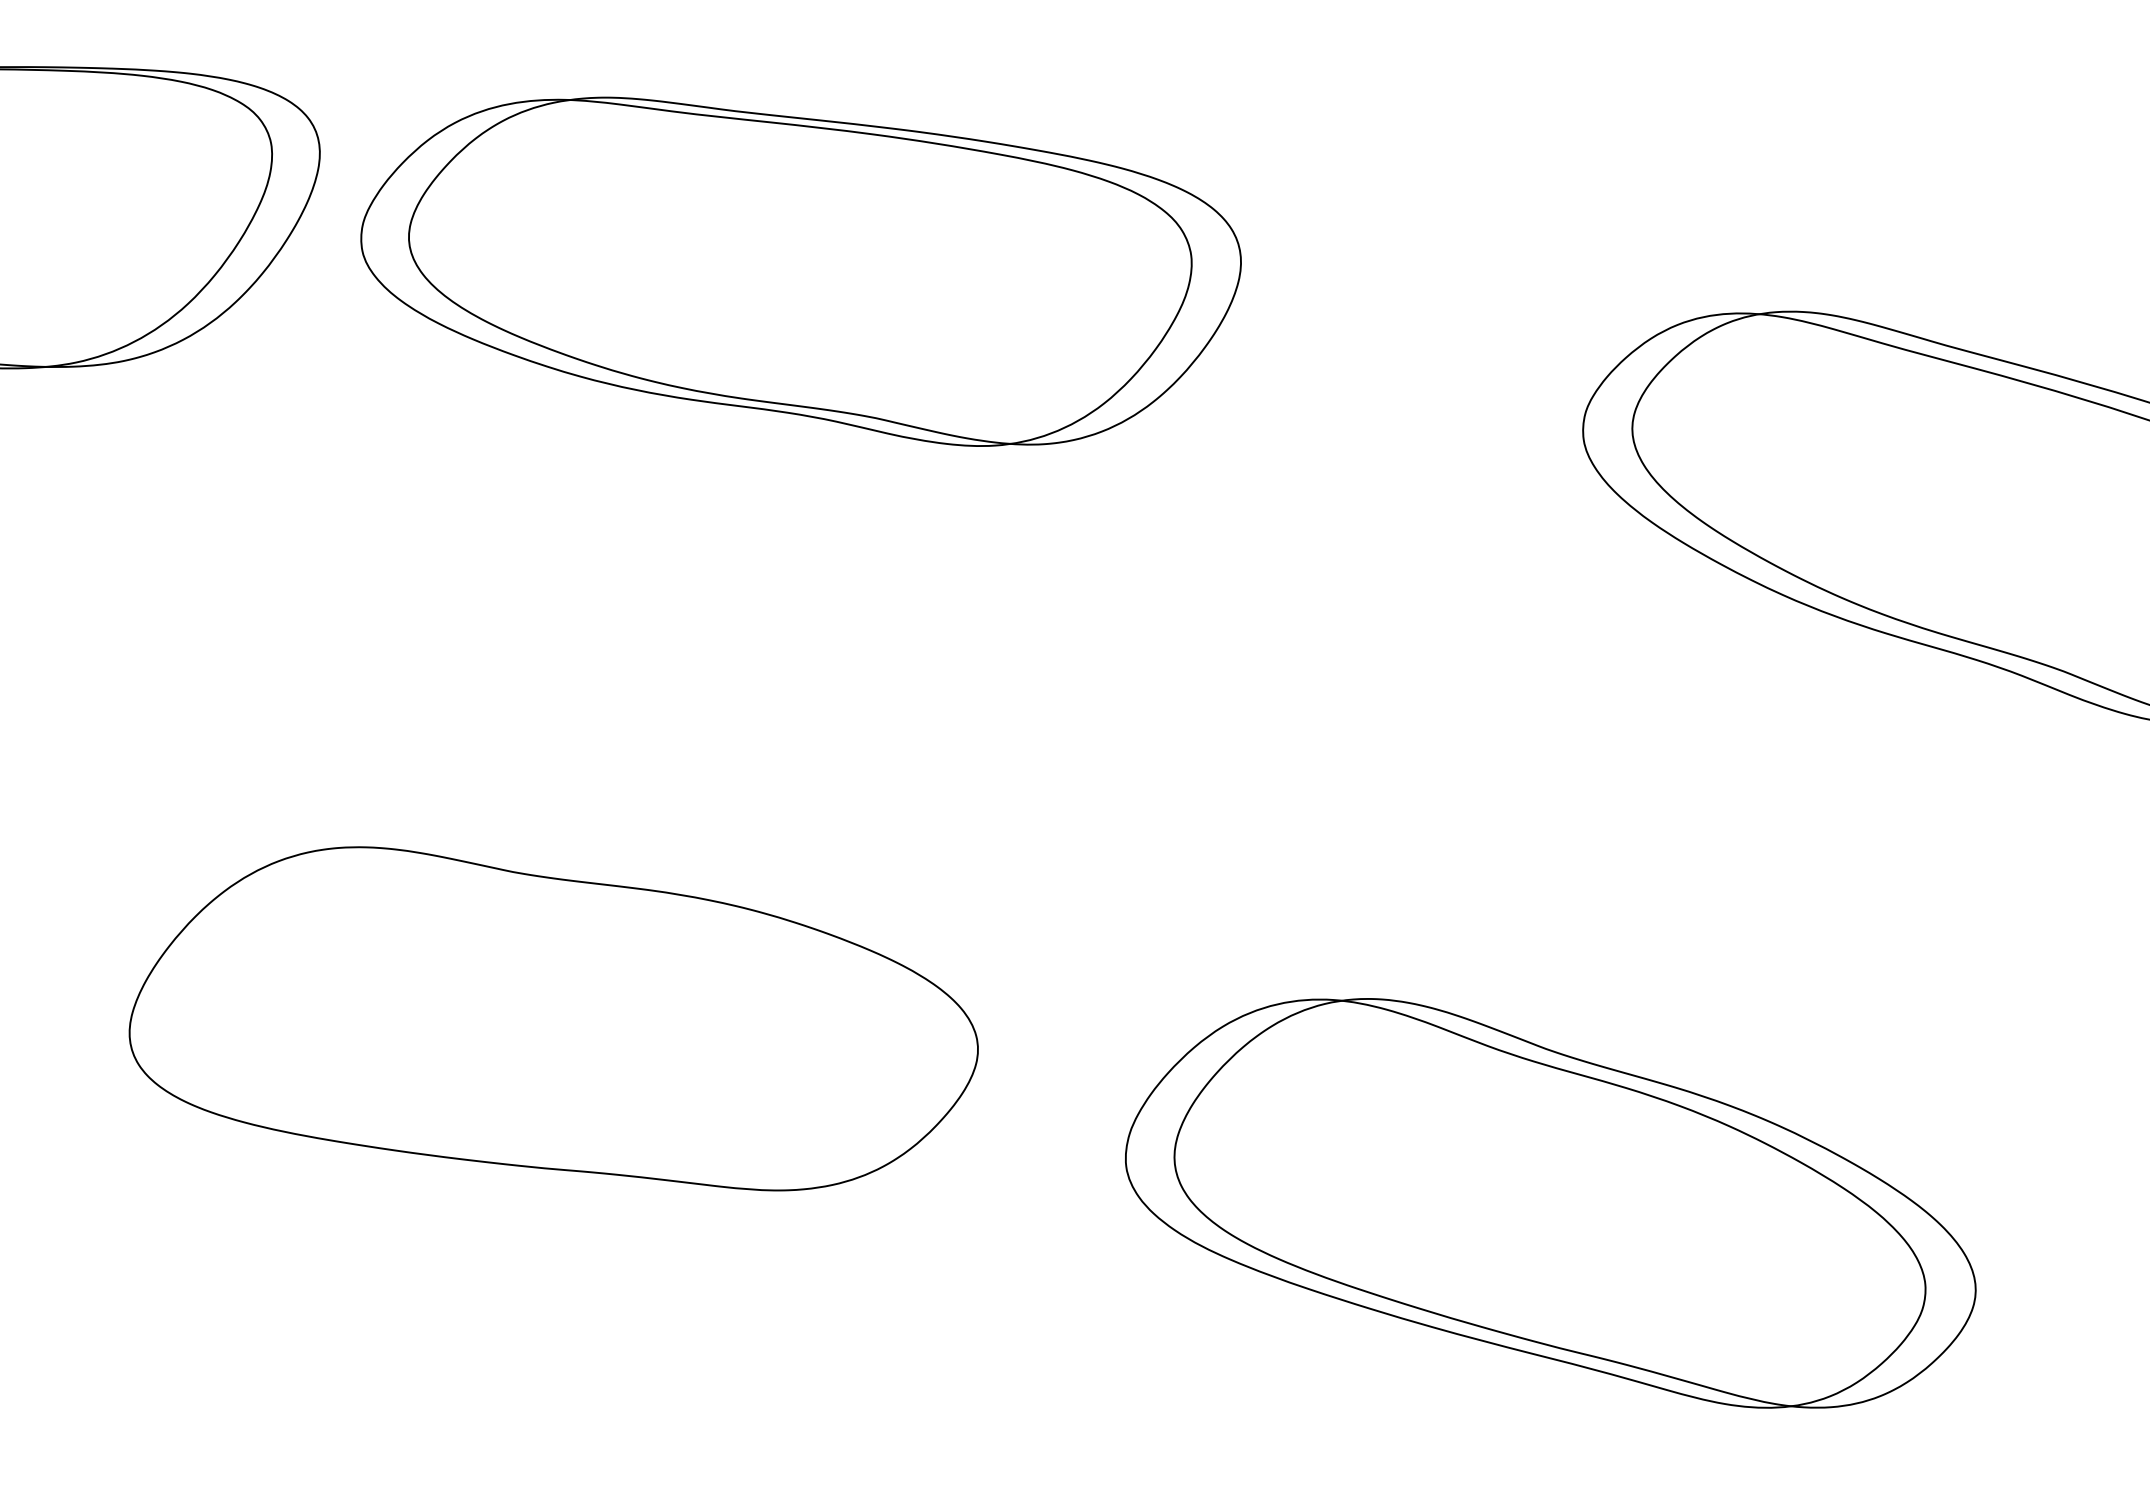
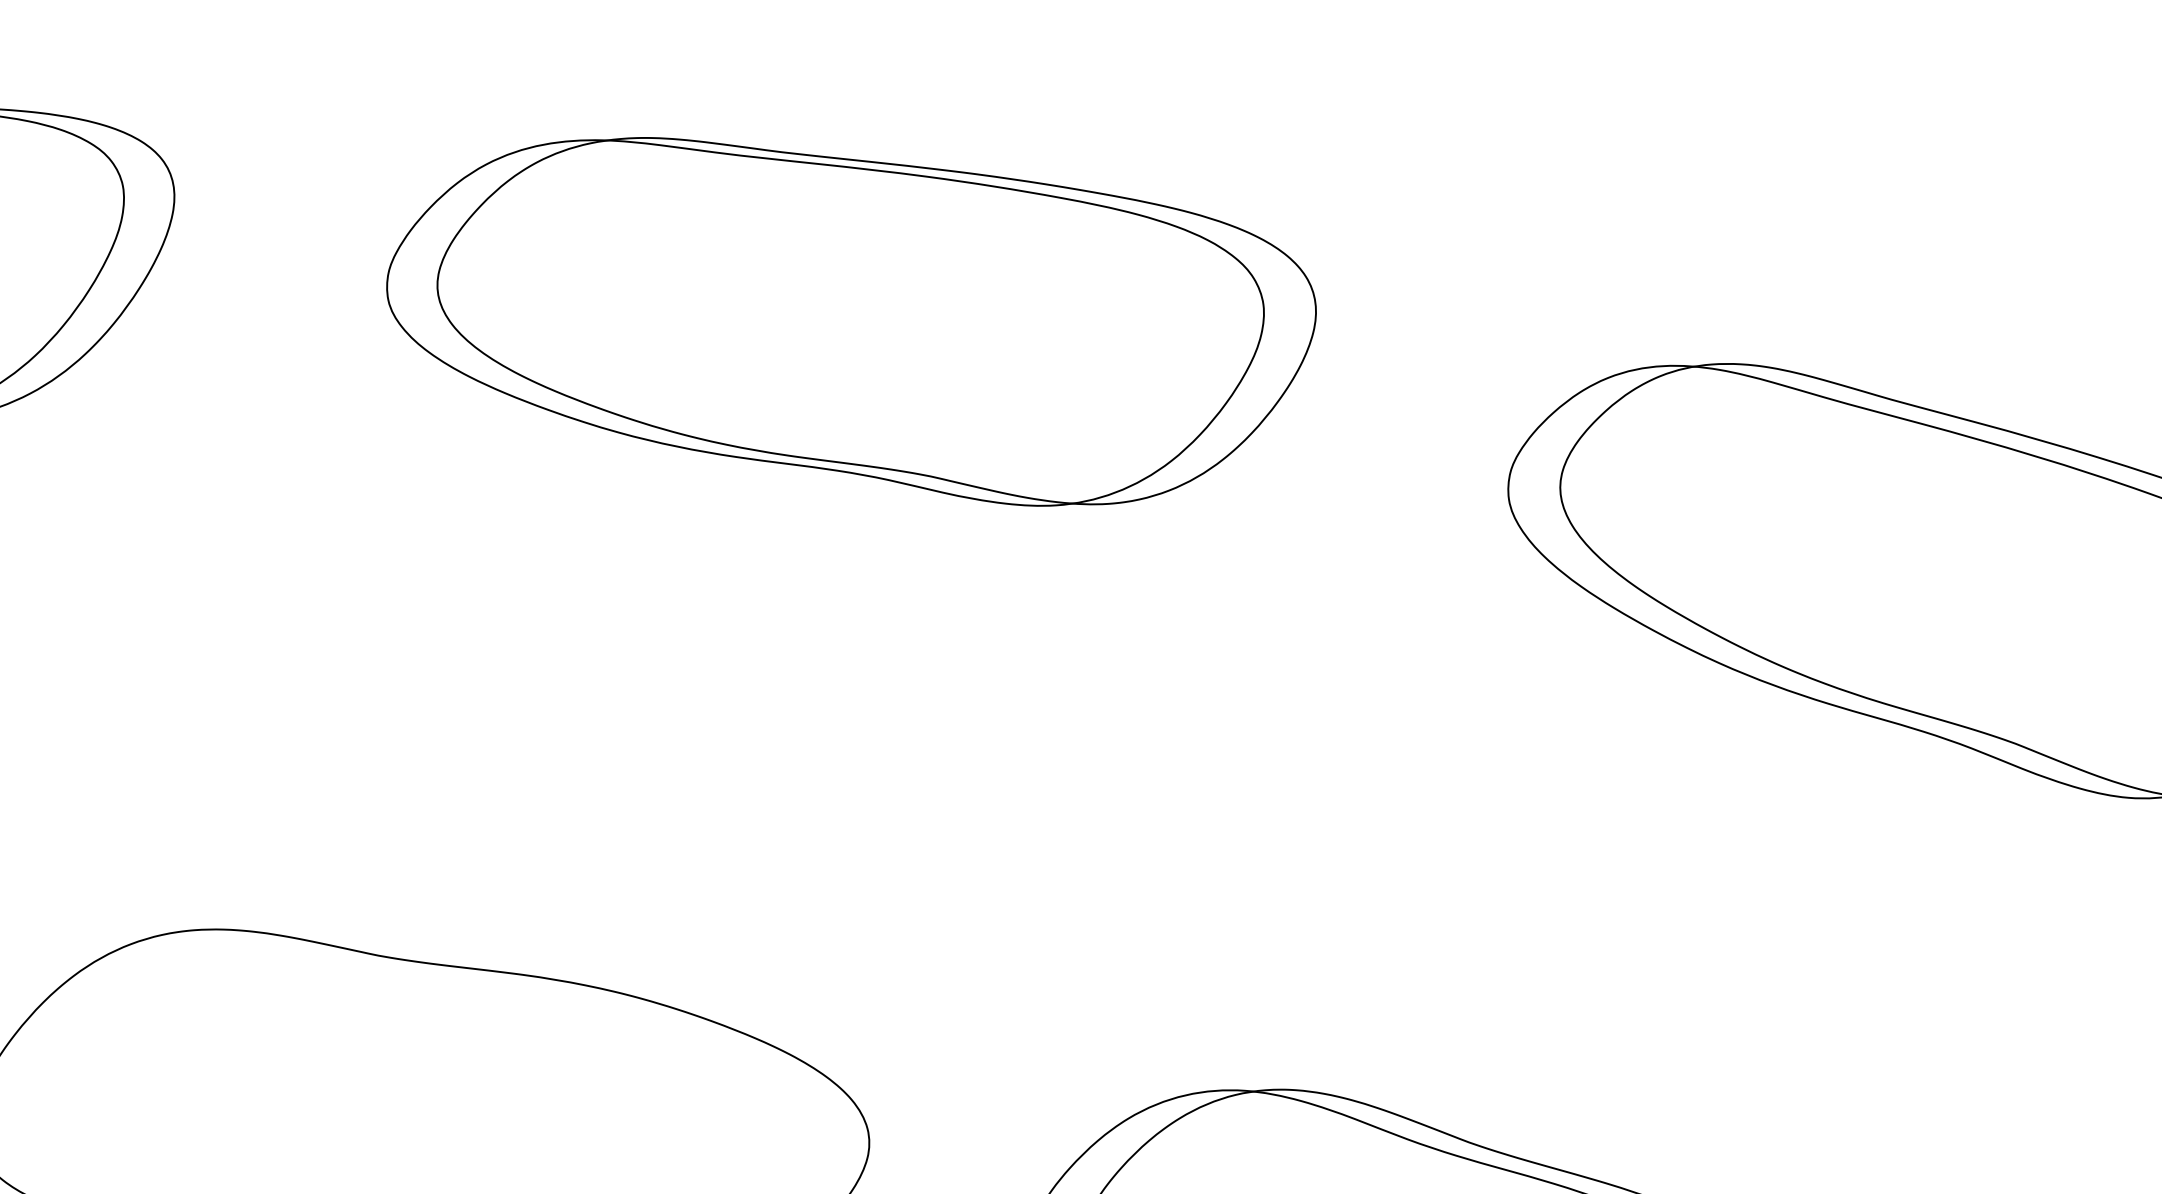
part: (800, 271) -> (850, 321), moved

